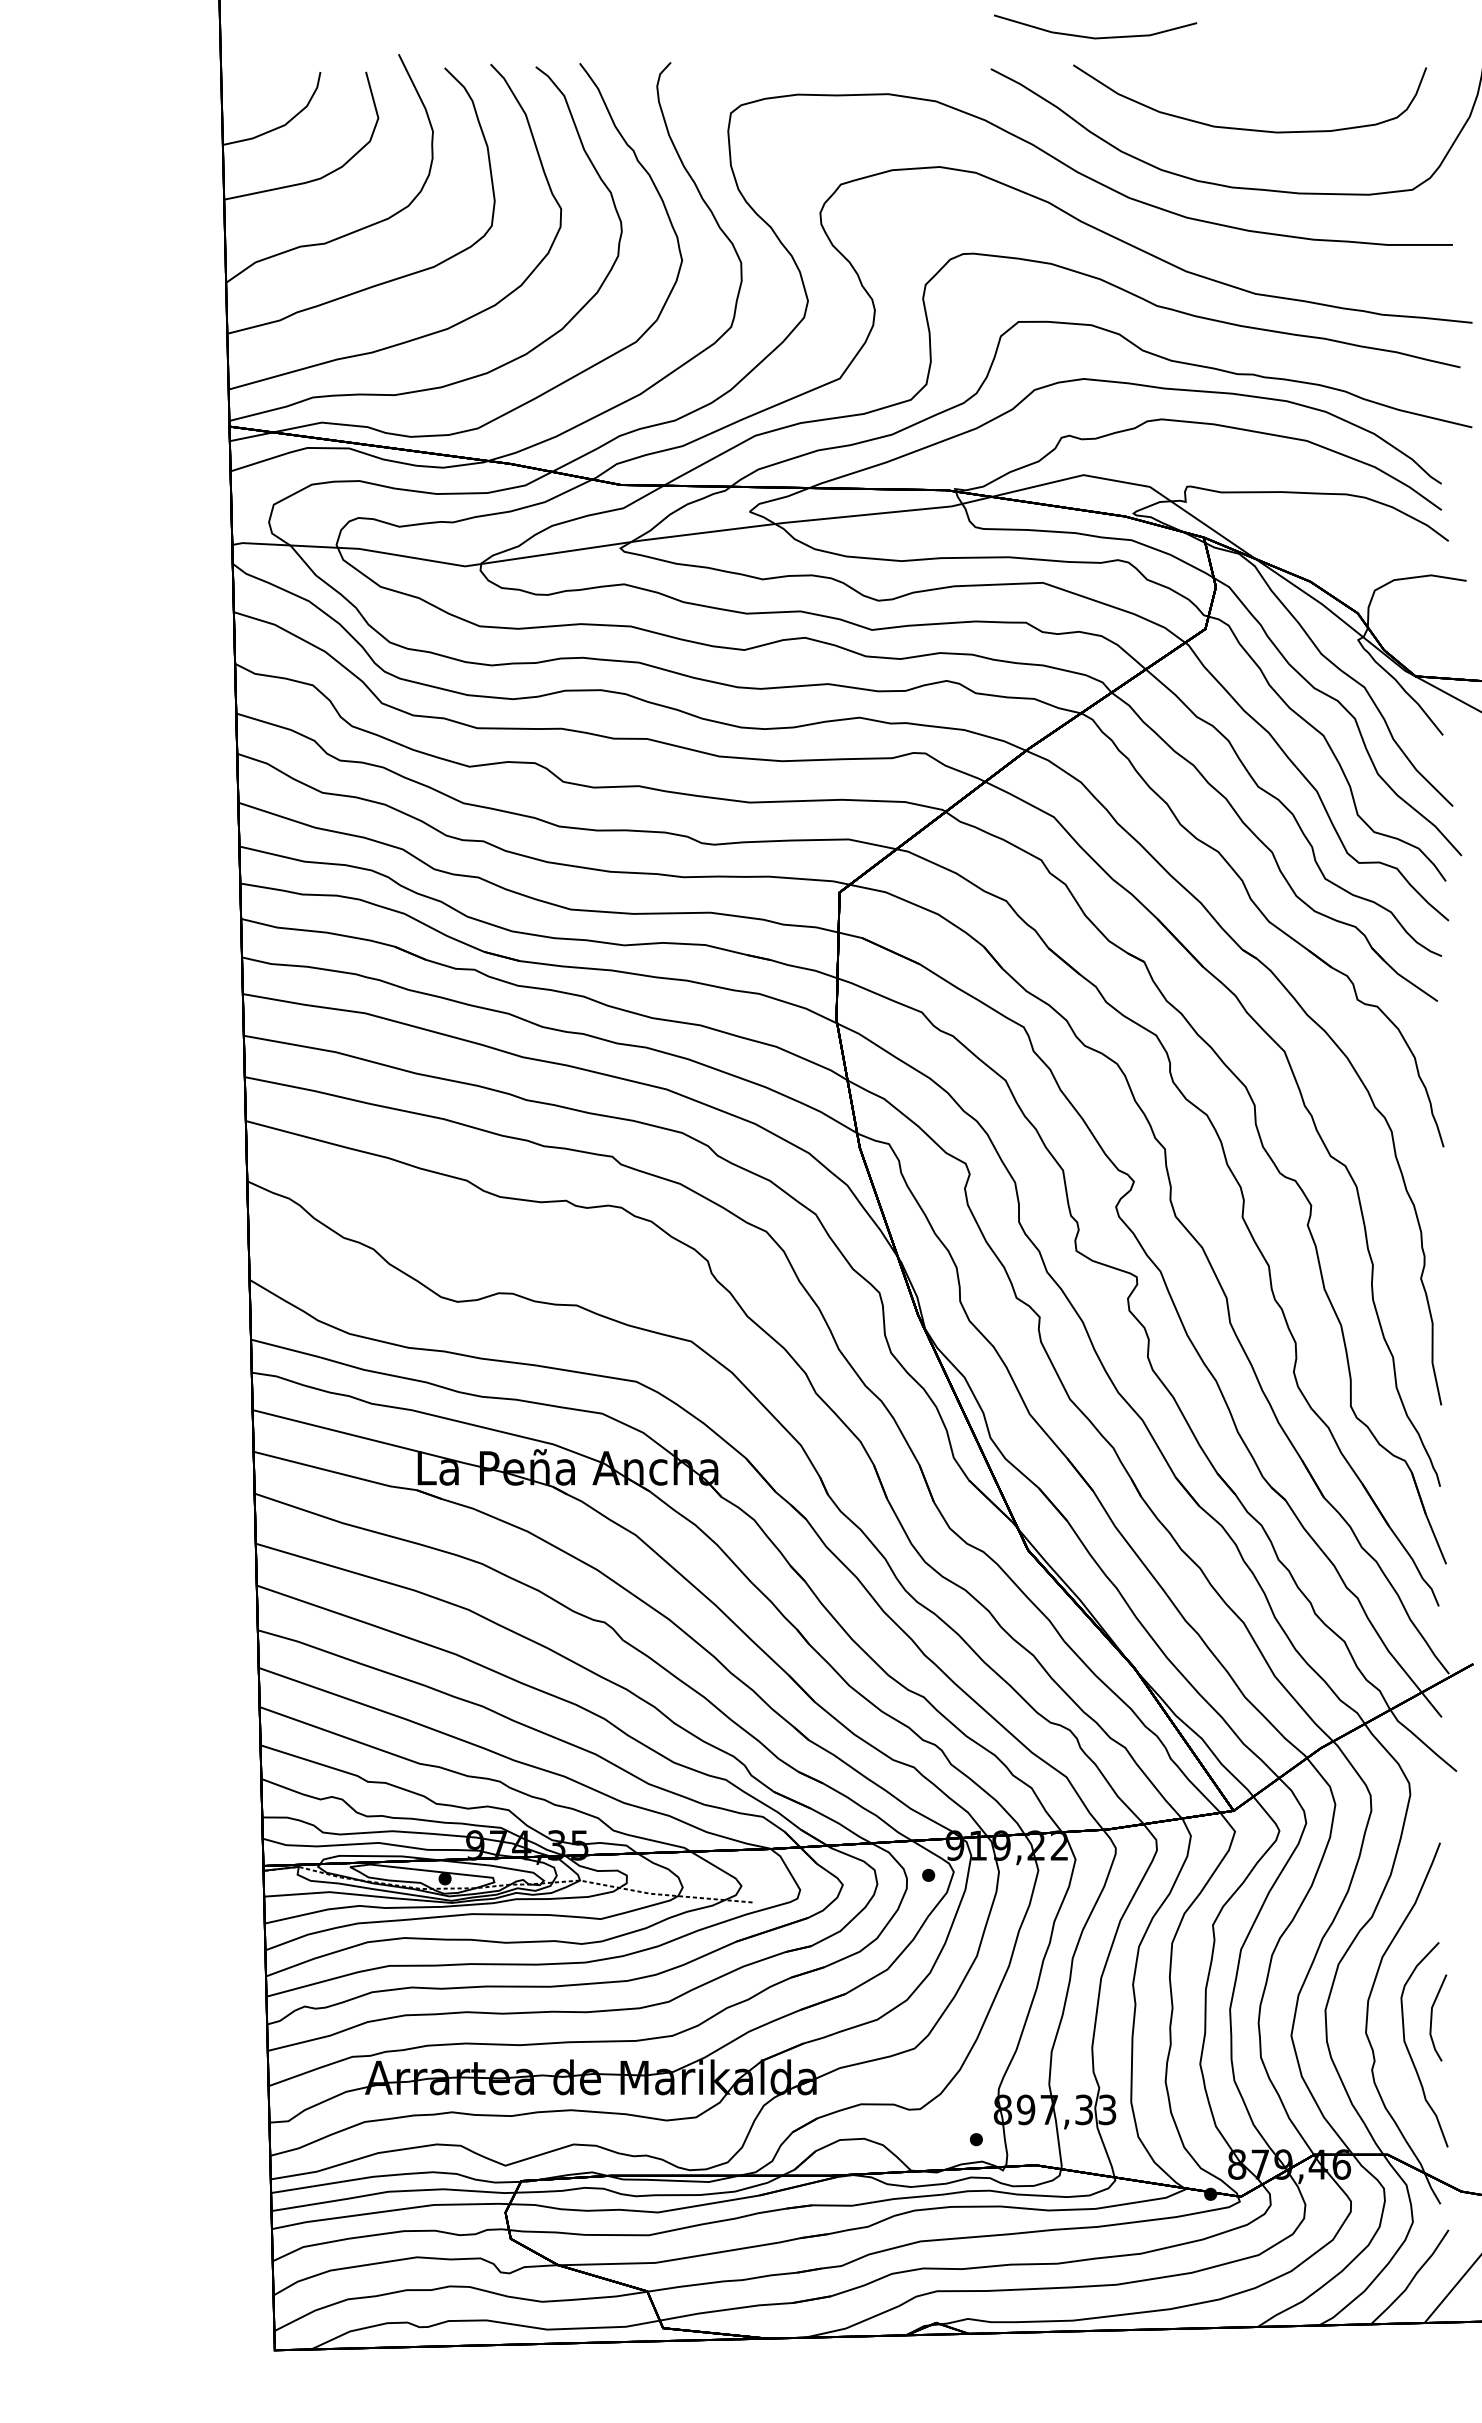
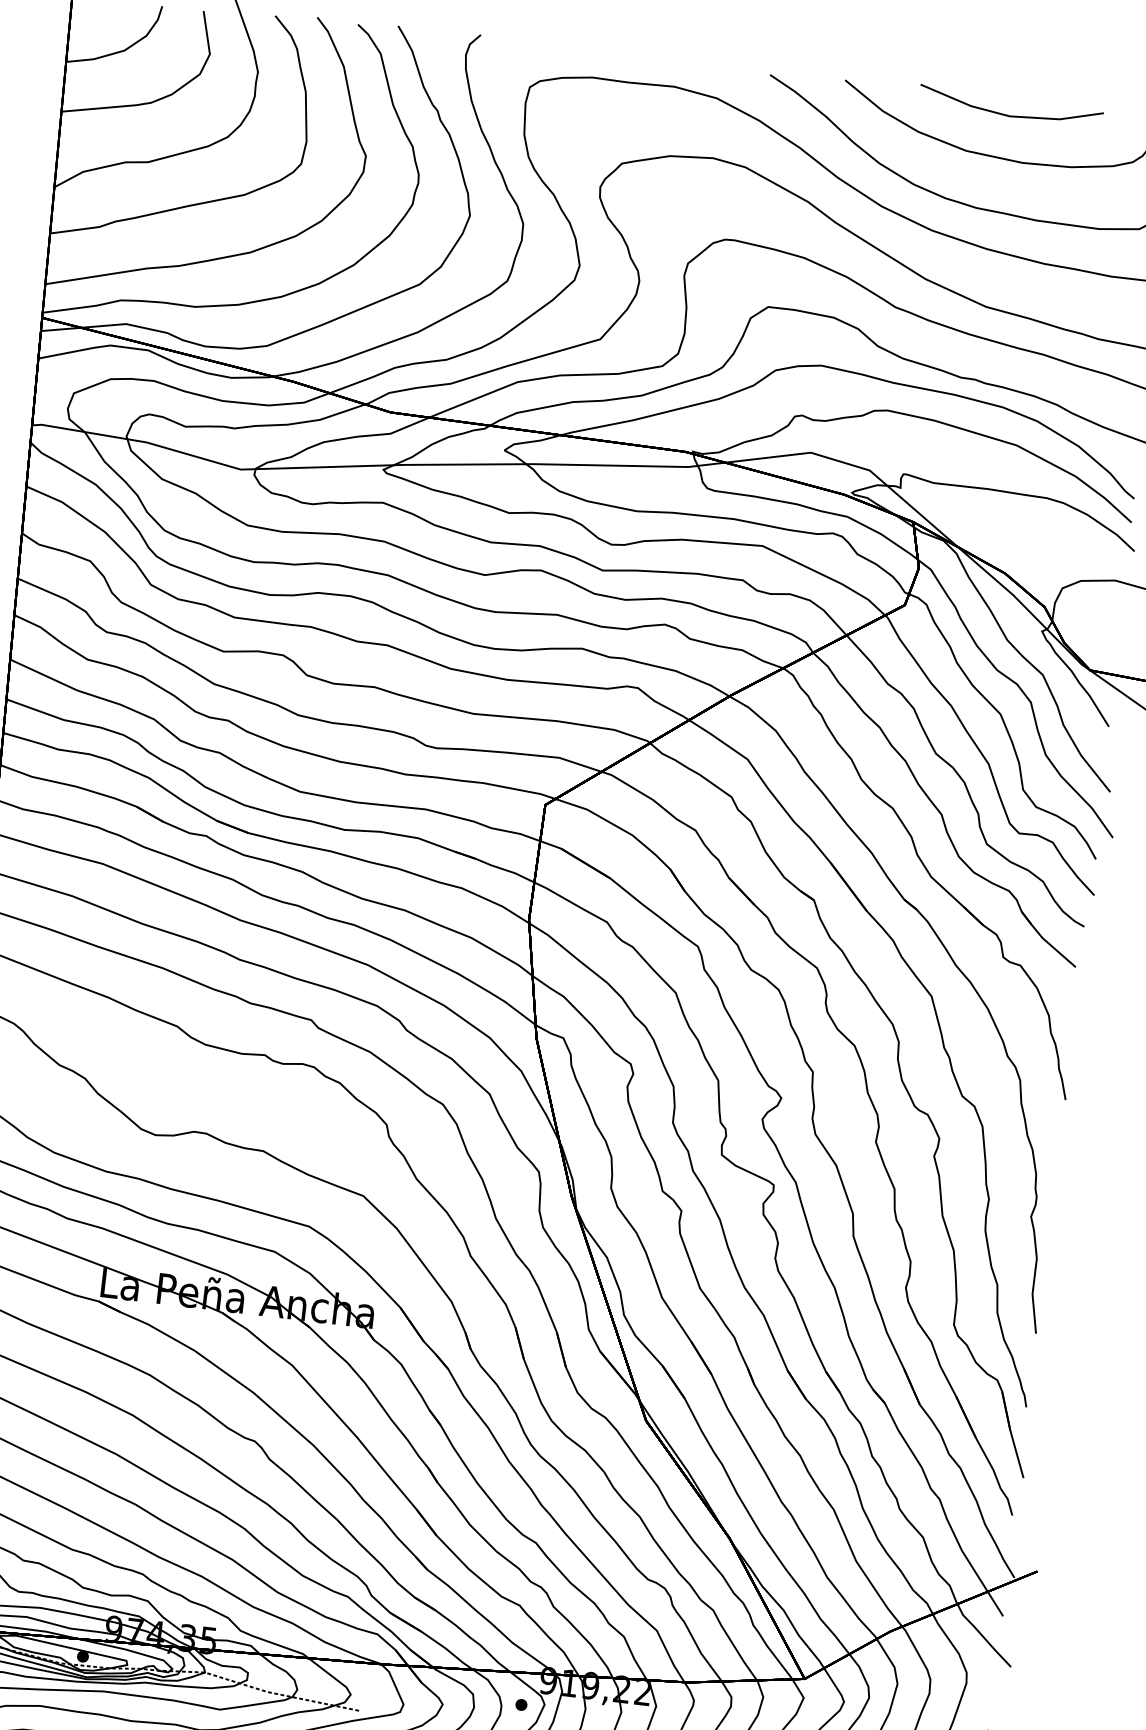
line: (1095, 37) -> (1010, 115), moved

